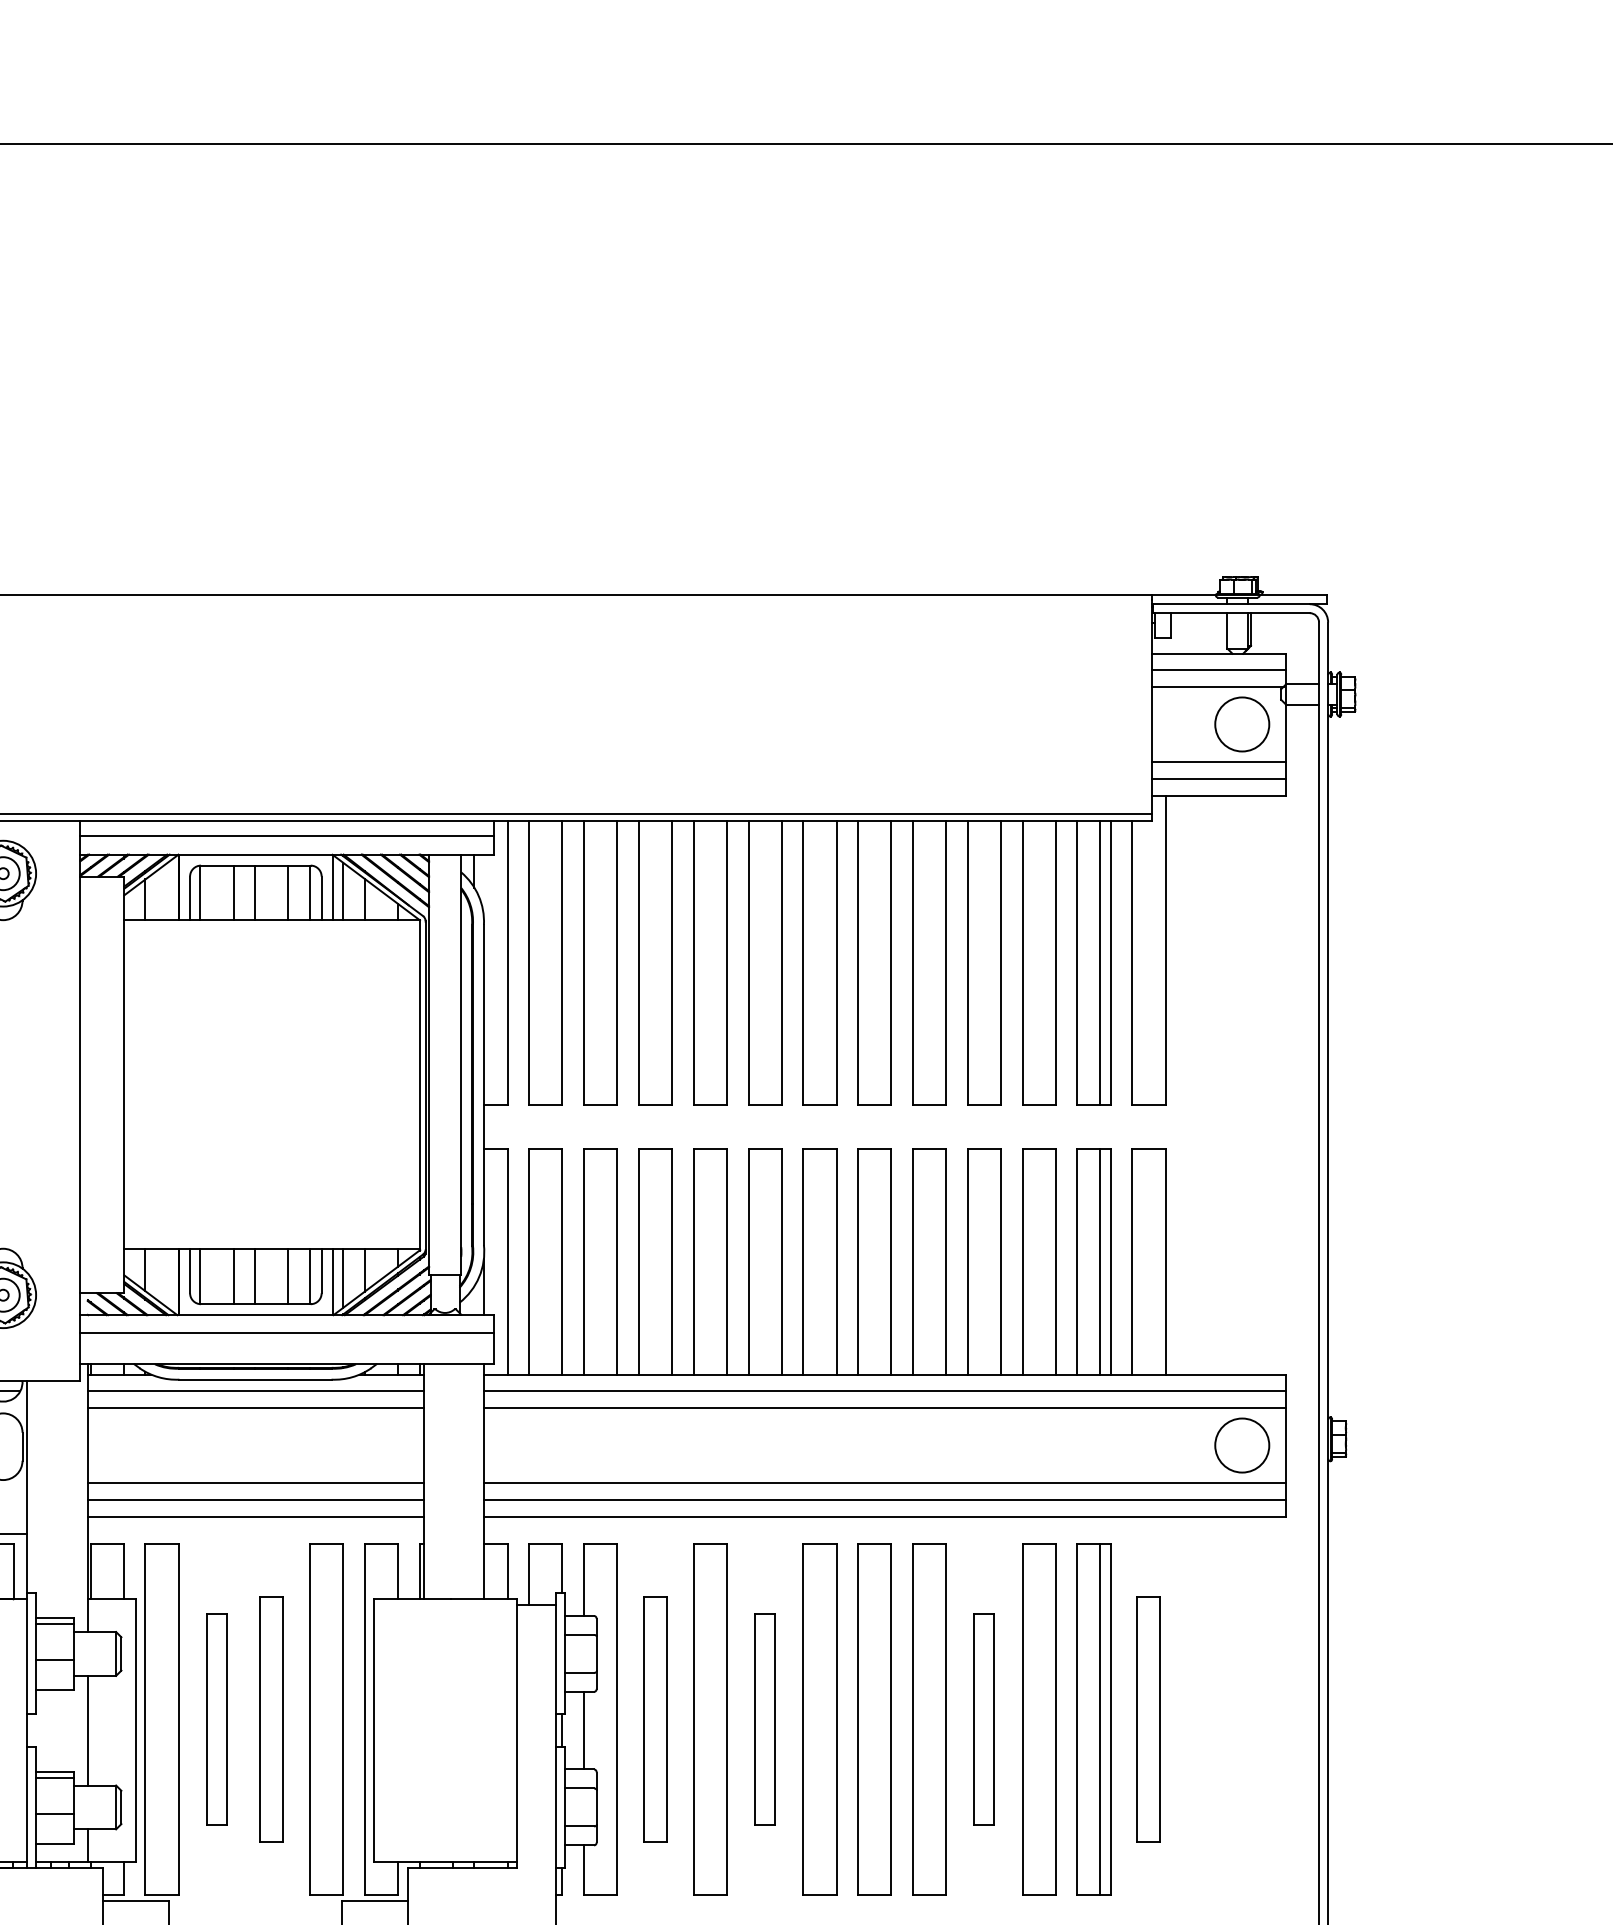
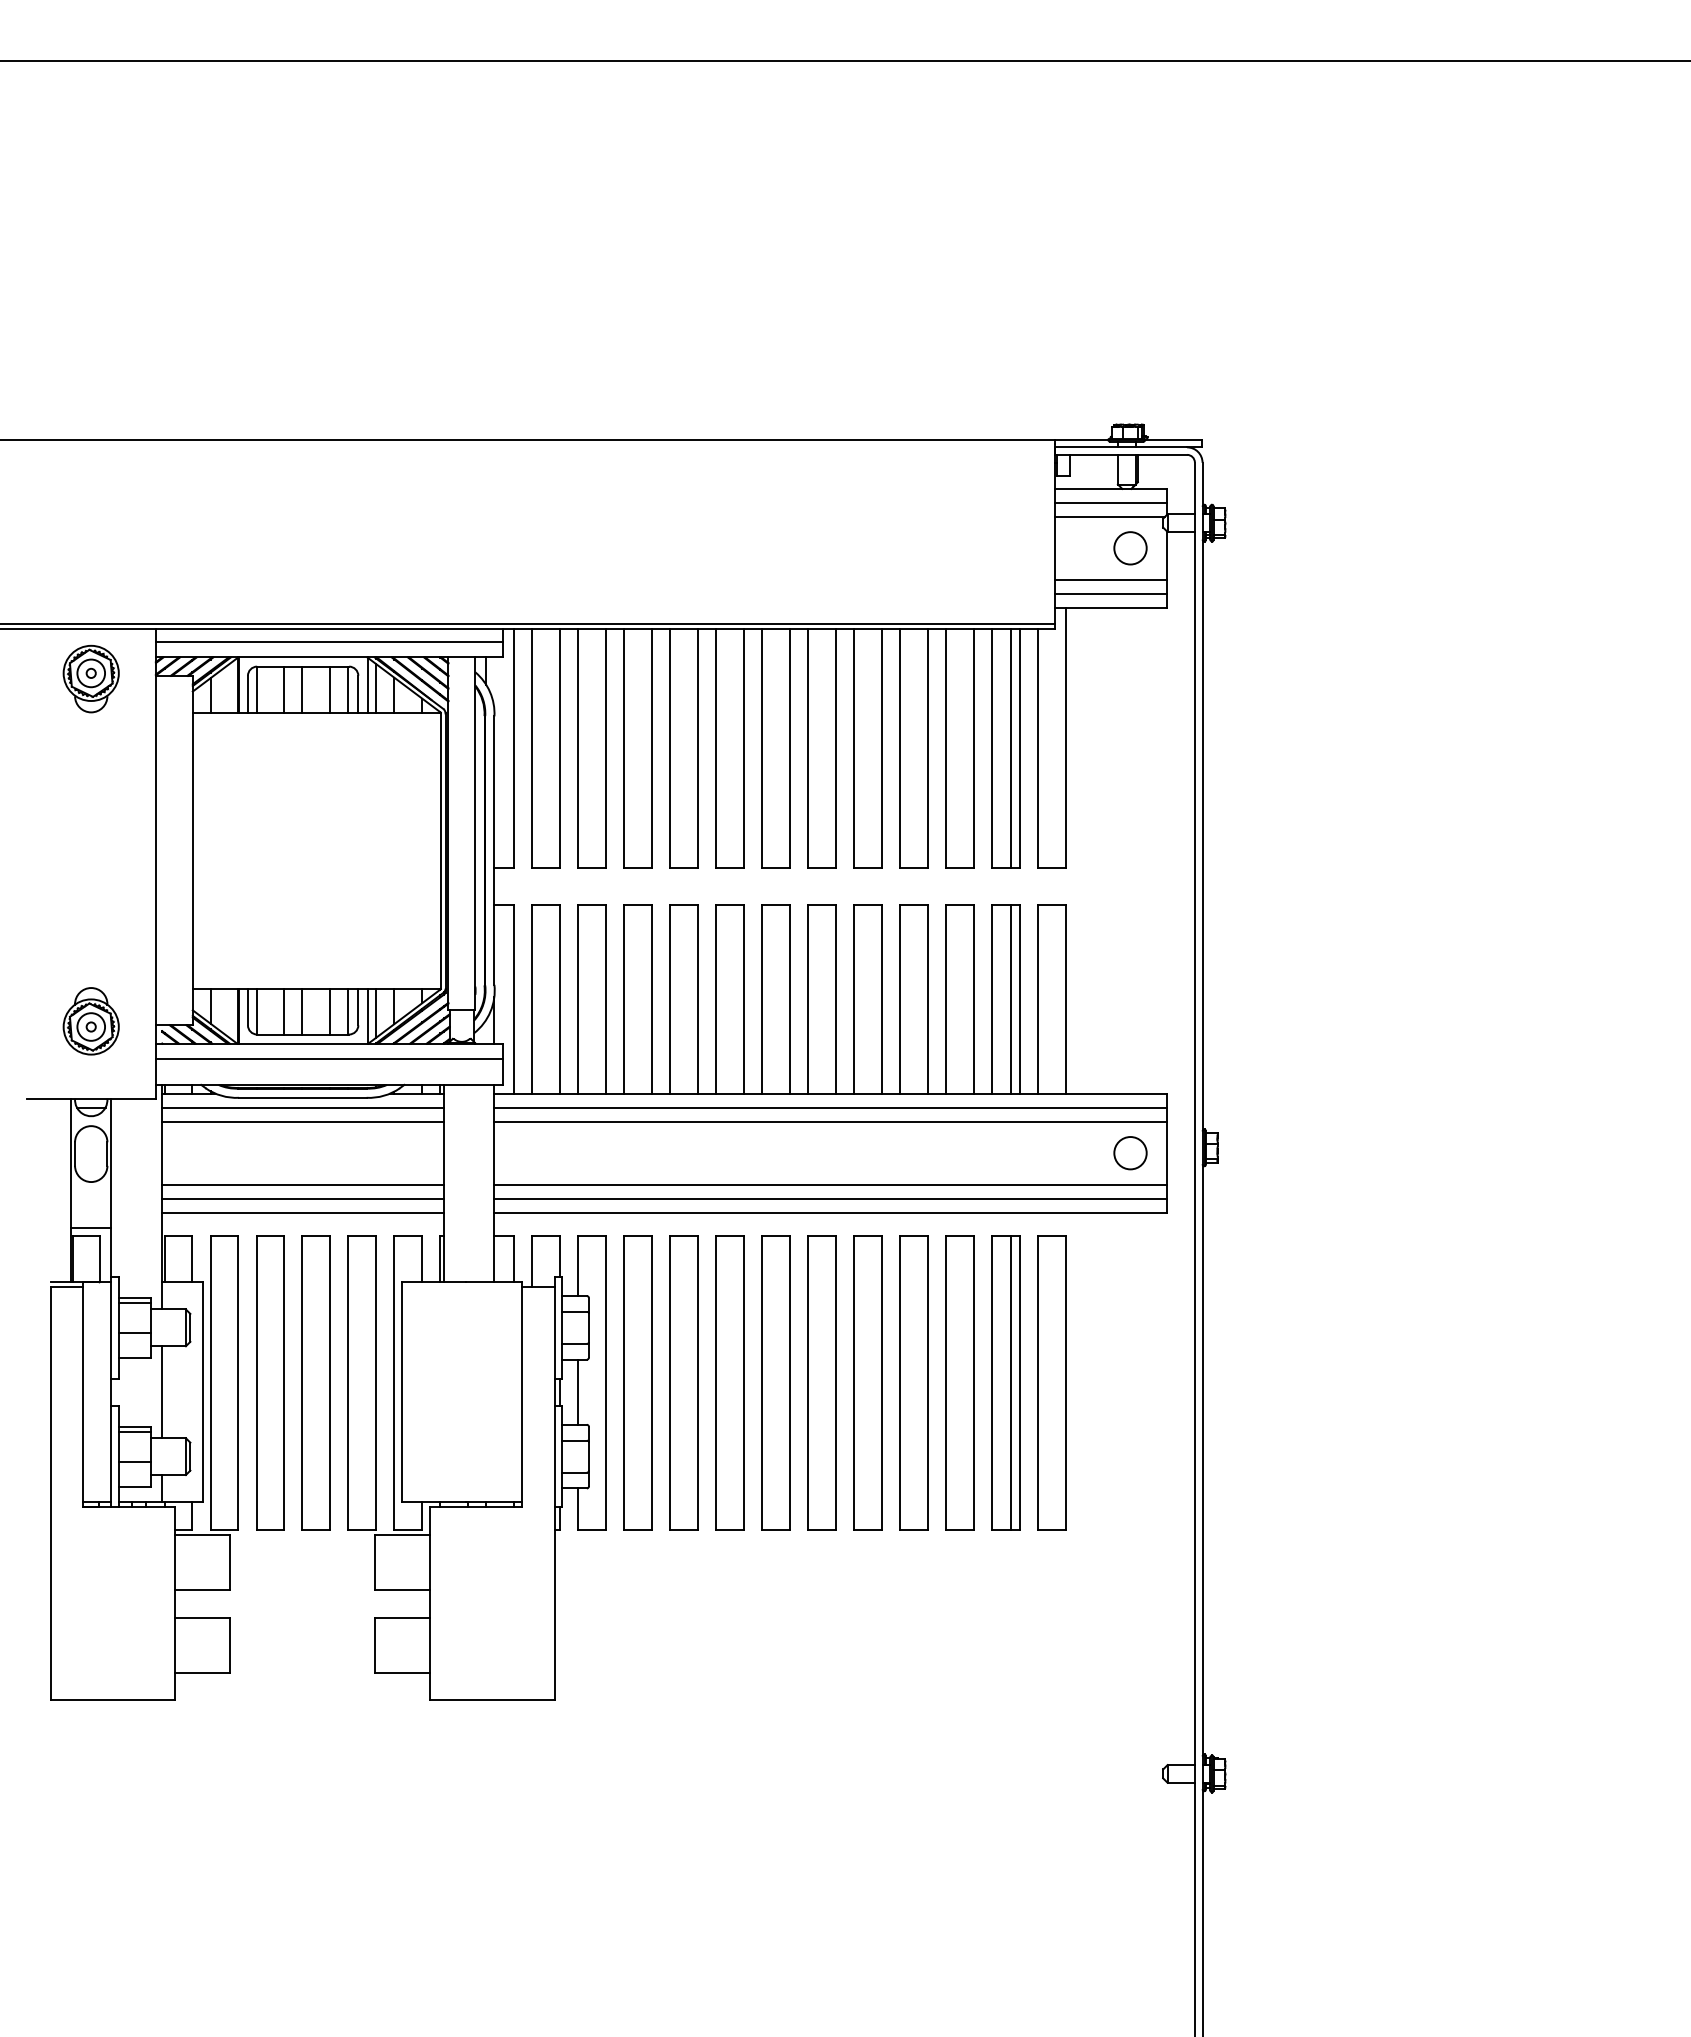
circle: (1242, 724) -> (1130, 548), size x0.71
circle: (1242, 1446) -> (1130, 1153), size x0.71
part: (216, 1719) -> (270, 1382), size x1.67
part: (270, 1719) -> (315, 1382), size x1.43
part: (654, 1719) -> (637, 1382), size x1.43
part: (764, 1719) -> (729, 1382), size x1.67
part: (983, 1719) -> (913, 1382), size x1.67
part: (1148, 1719) -> (1051, 1382), size x1.43

